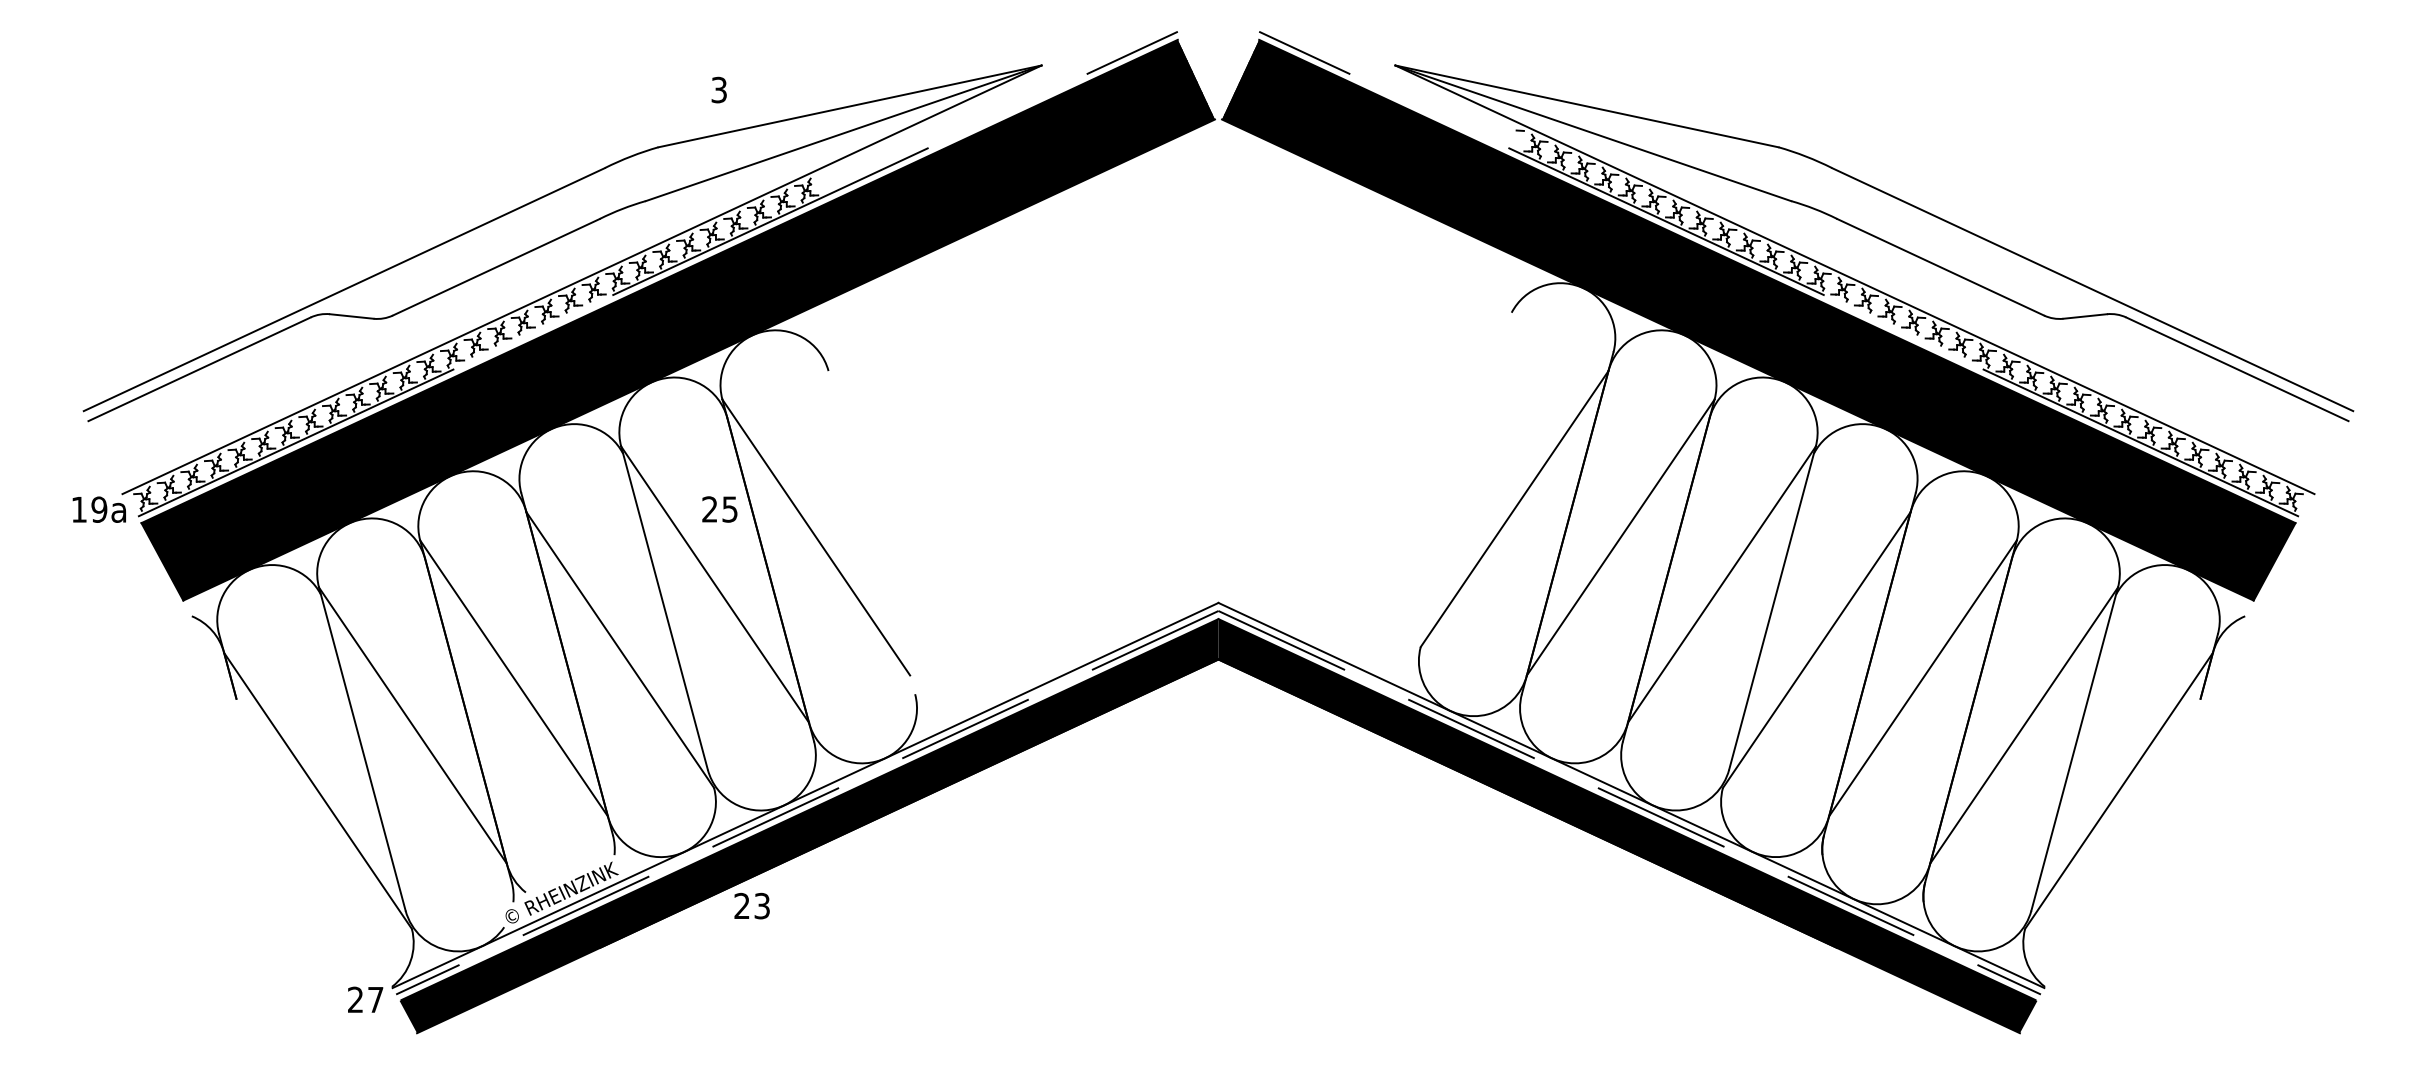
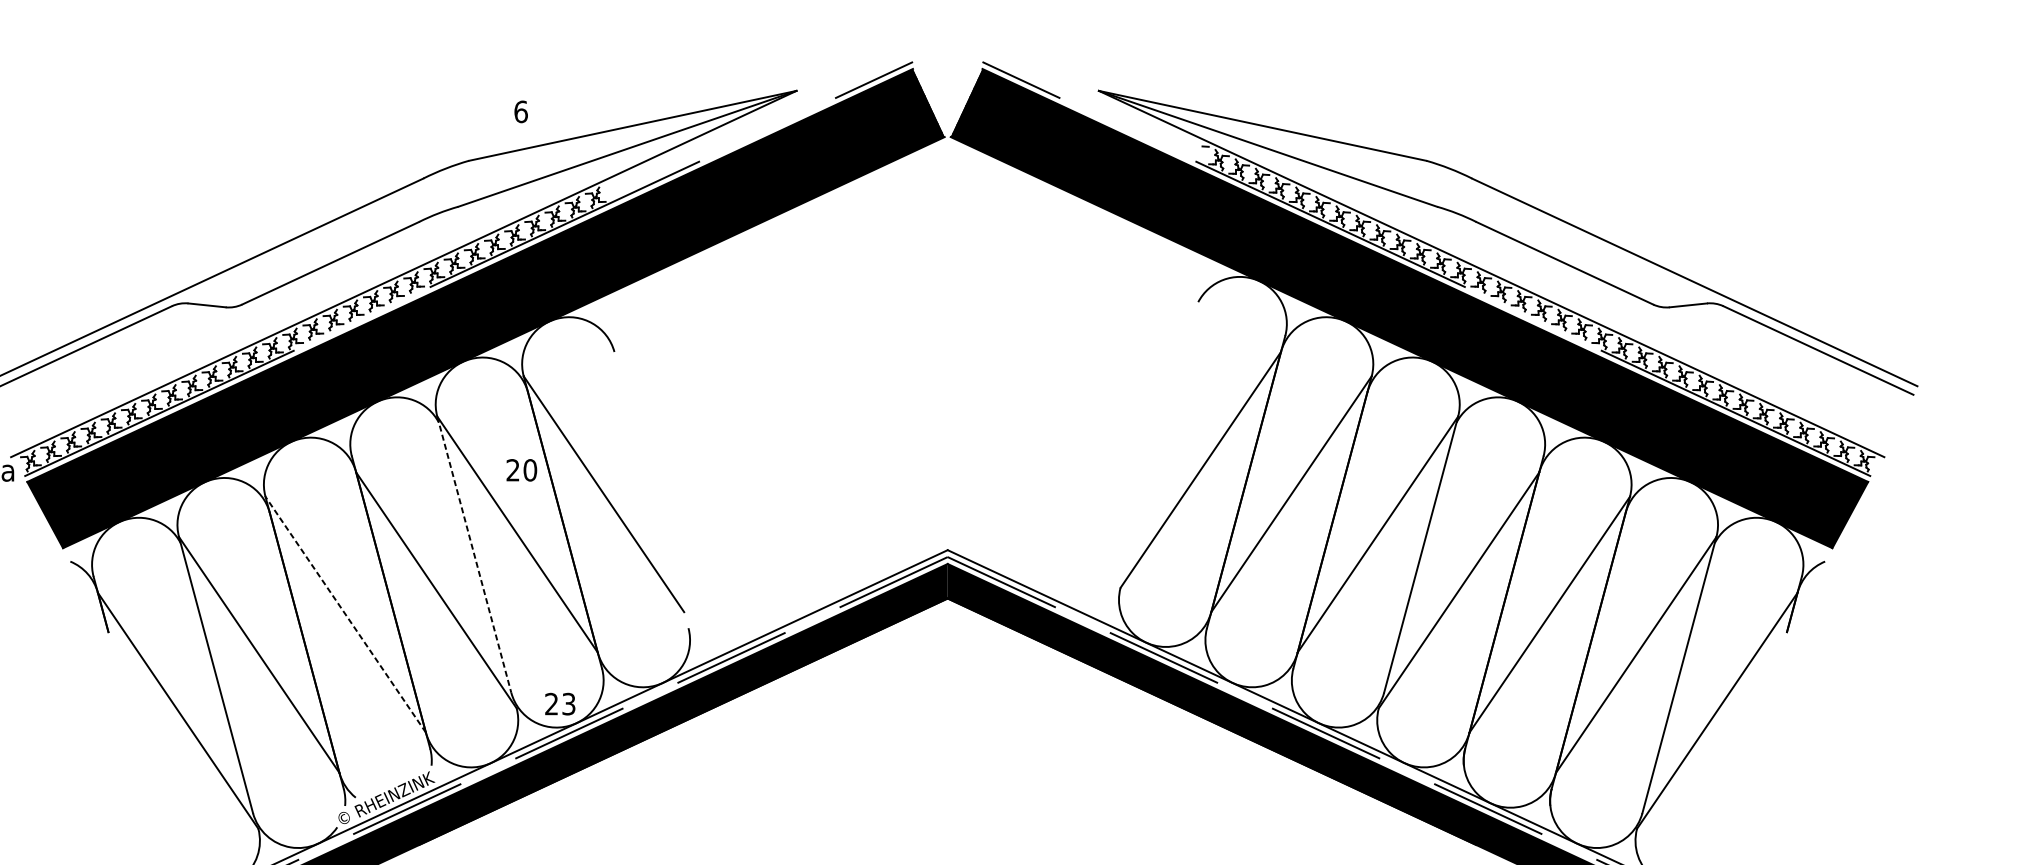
text: (719, 89) -> (521, 111), 3 -> 6
text: (730, 509) -> (530, 470), 25 -> 20
line: (664, 608) -> (474, 554), solid -> dashed
line: (514, 678) -> (346, 614), solid -> dashed
text: (751, 905) -> (559, 703), moved

